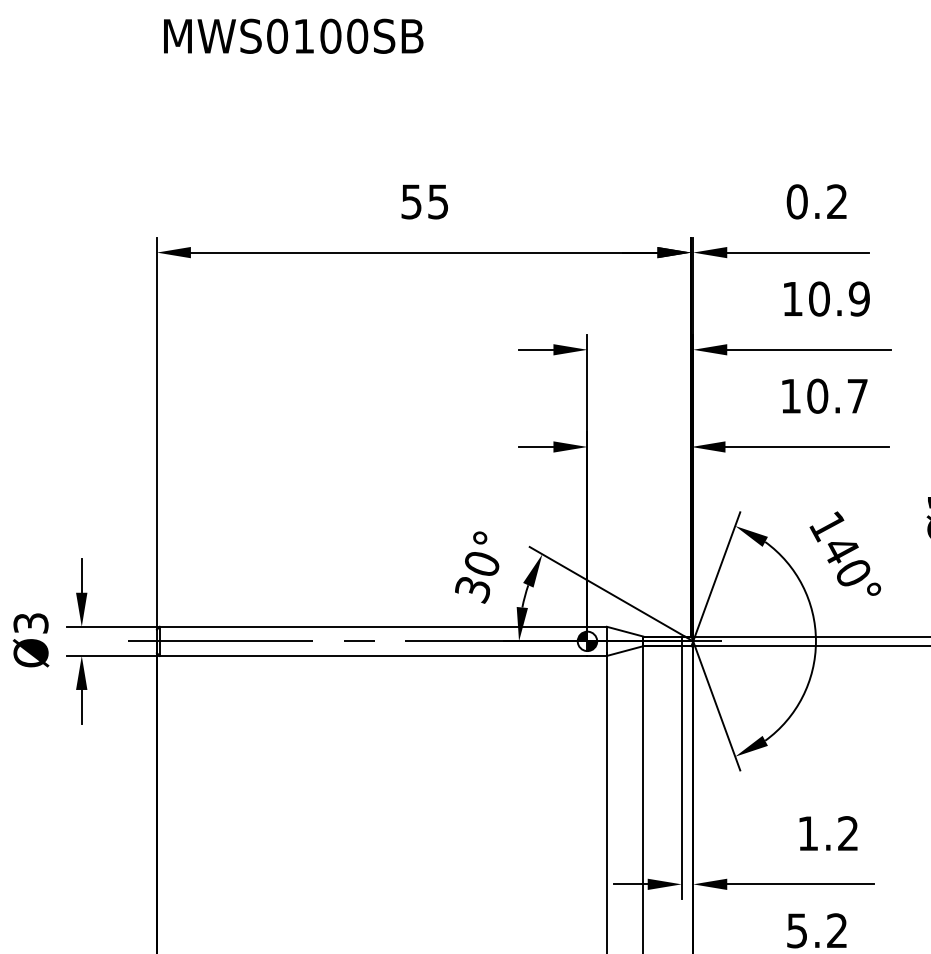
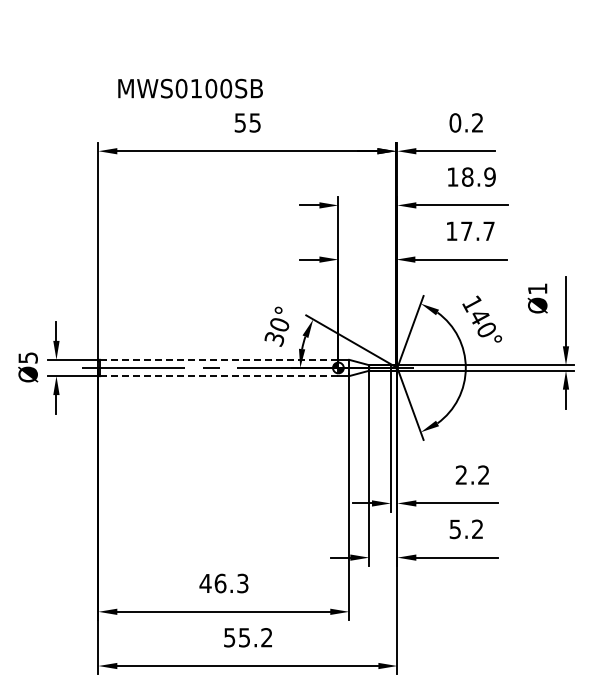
text: (293, 36) -> (190, 88), moved
text: (819, 297) -> (467, 176), 10.9 -> 18.9
text: (817, 396) -> (466, 231), 10.7 -> 17.7
text: (29, 622) -> (27, 357), Ø3 -> Ø5
line: (372, 626) -> (218, 359), solid -> dashed
line: (374, 656) -> (219, 376), solid -> dashed
text: (806, 832) -> (460, 474), 1.2 -> 2.2

